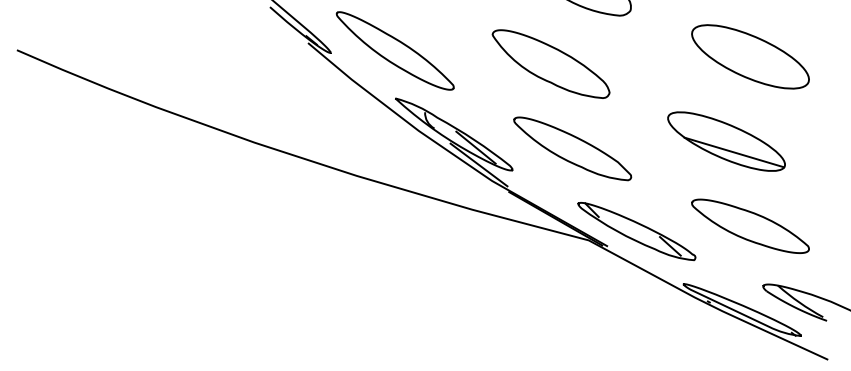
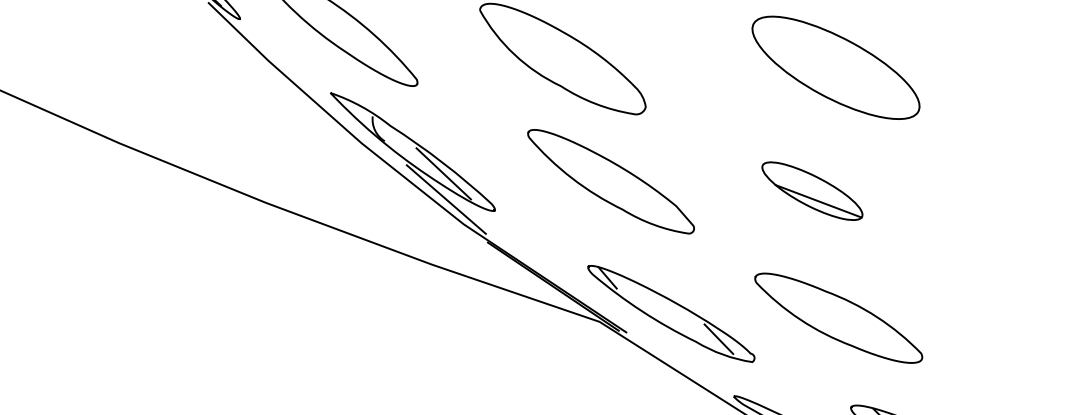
part: (750, 56) -> (836, 67), moved
part: (726, 141) -> (812, 191), size x0.6
part: (572, 148) -> (610, 181), moved

